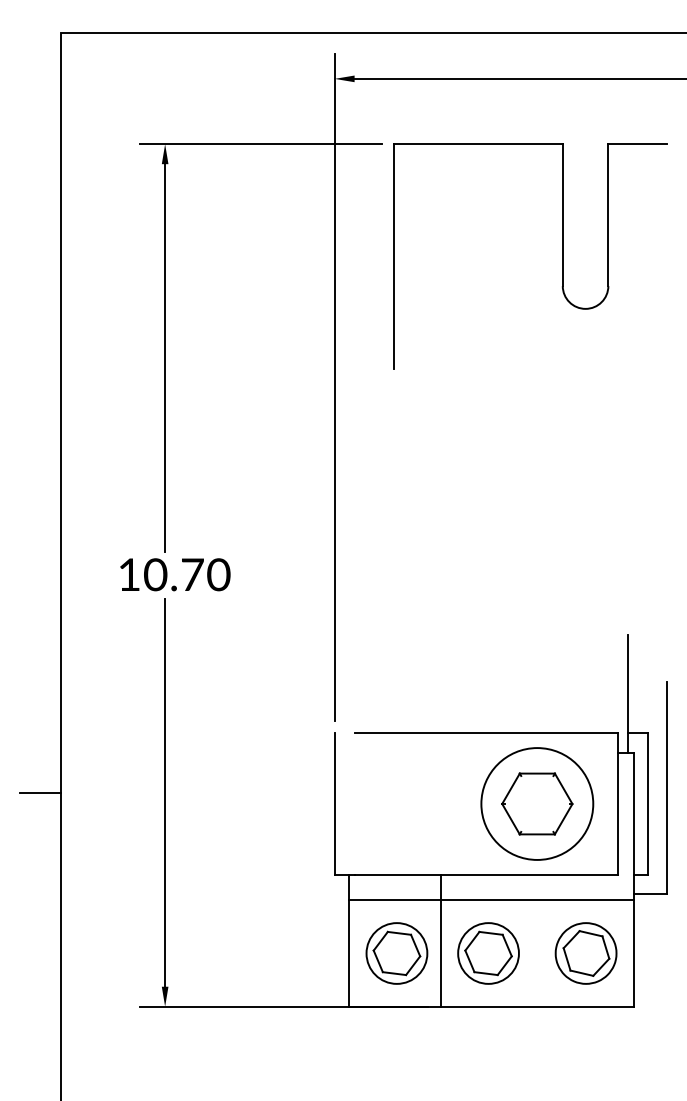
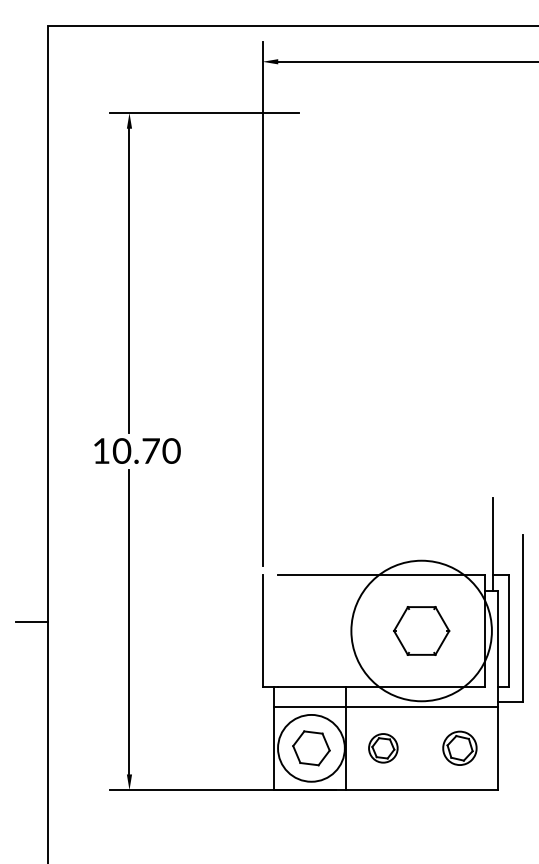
part: (562, 256) -> (441, 201), removed
circle: (537, 803) -> (421, 630), size x1.6
circle: (396, 953) -> (311, 748), size x1.4
part: (488, 953) -> (383, 748), size x0.6
part: (585, 953) -> (459, 748), size x0.7

